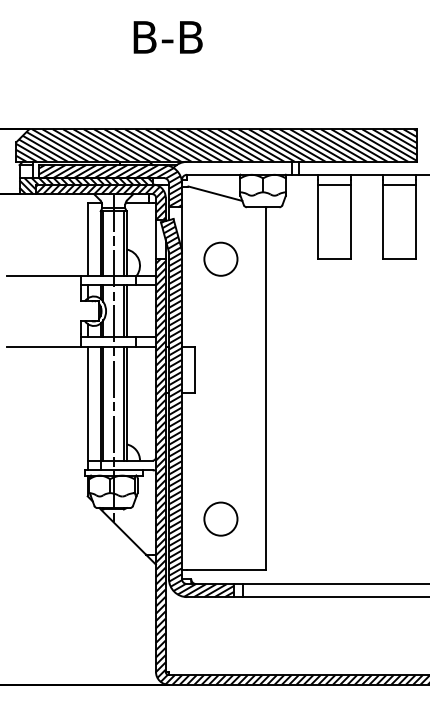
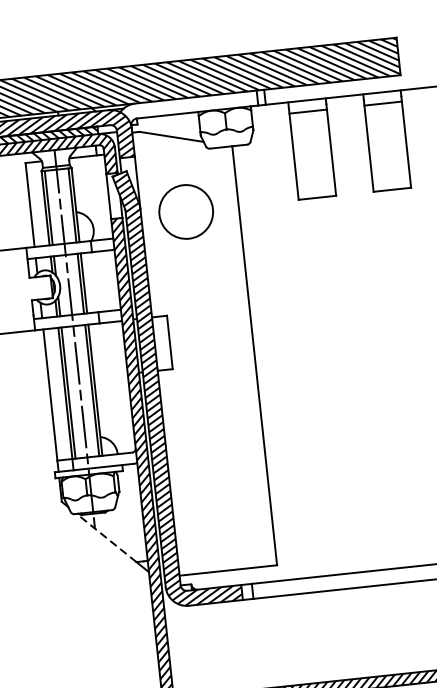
circle: (220, 258) -> (185, 211), size x1.4
circle: (220, 518) -> (217, 510), removed
line: (122, 531) -> (106, 538), solid -> dashed

